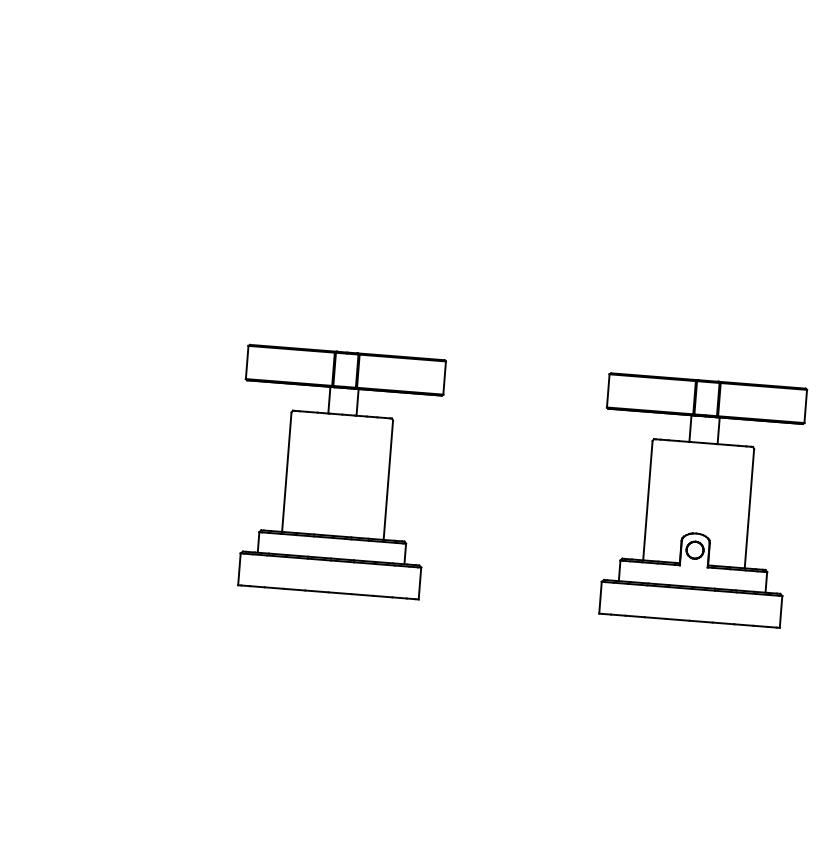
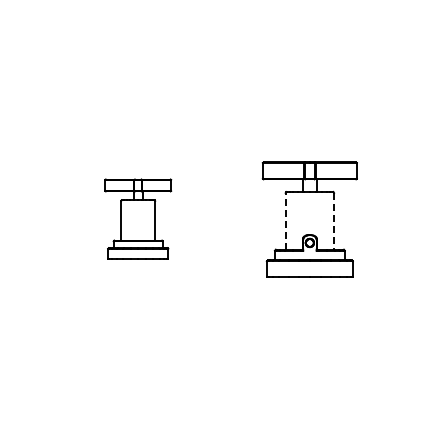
part: (338, 472) -> (138, 219), size x0.7
line: (647, 498) -> (285, 220), solid -> dashed
line: (750, 509) -> (334, 221), solid -> dashed

